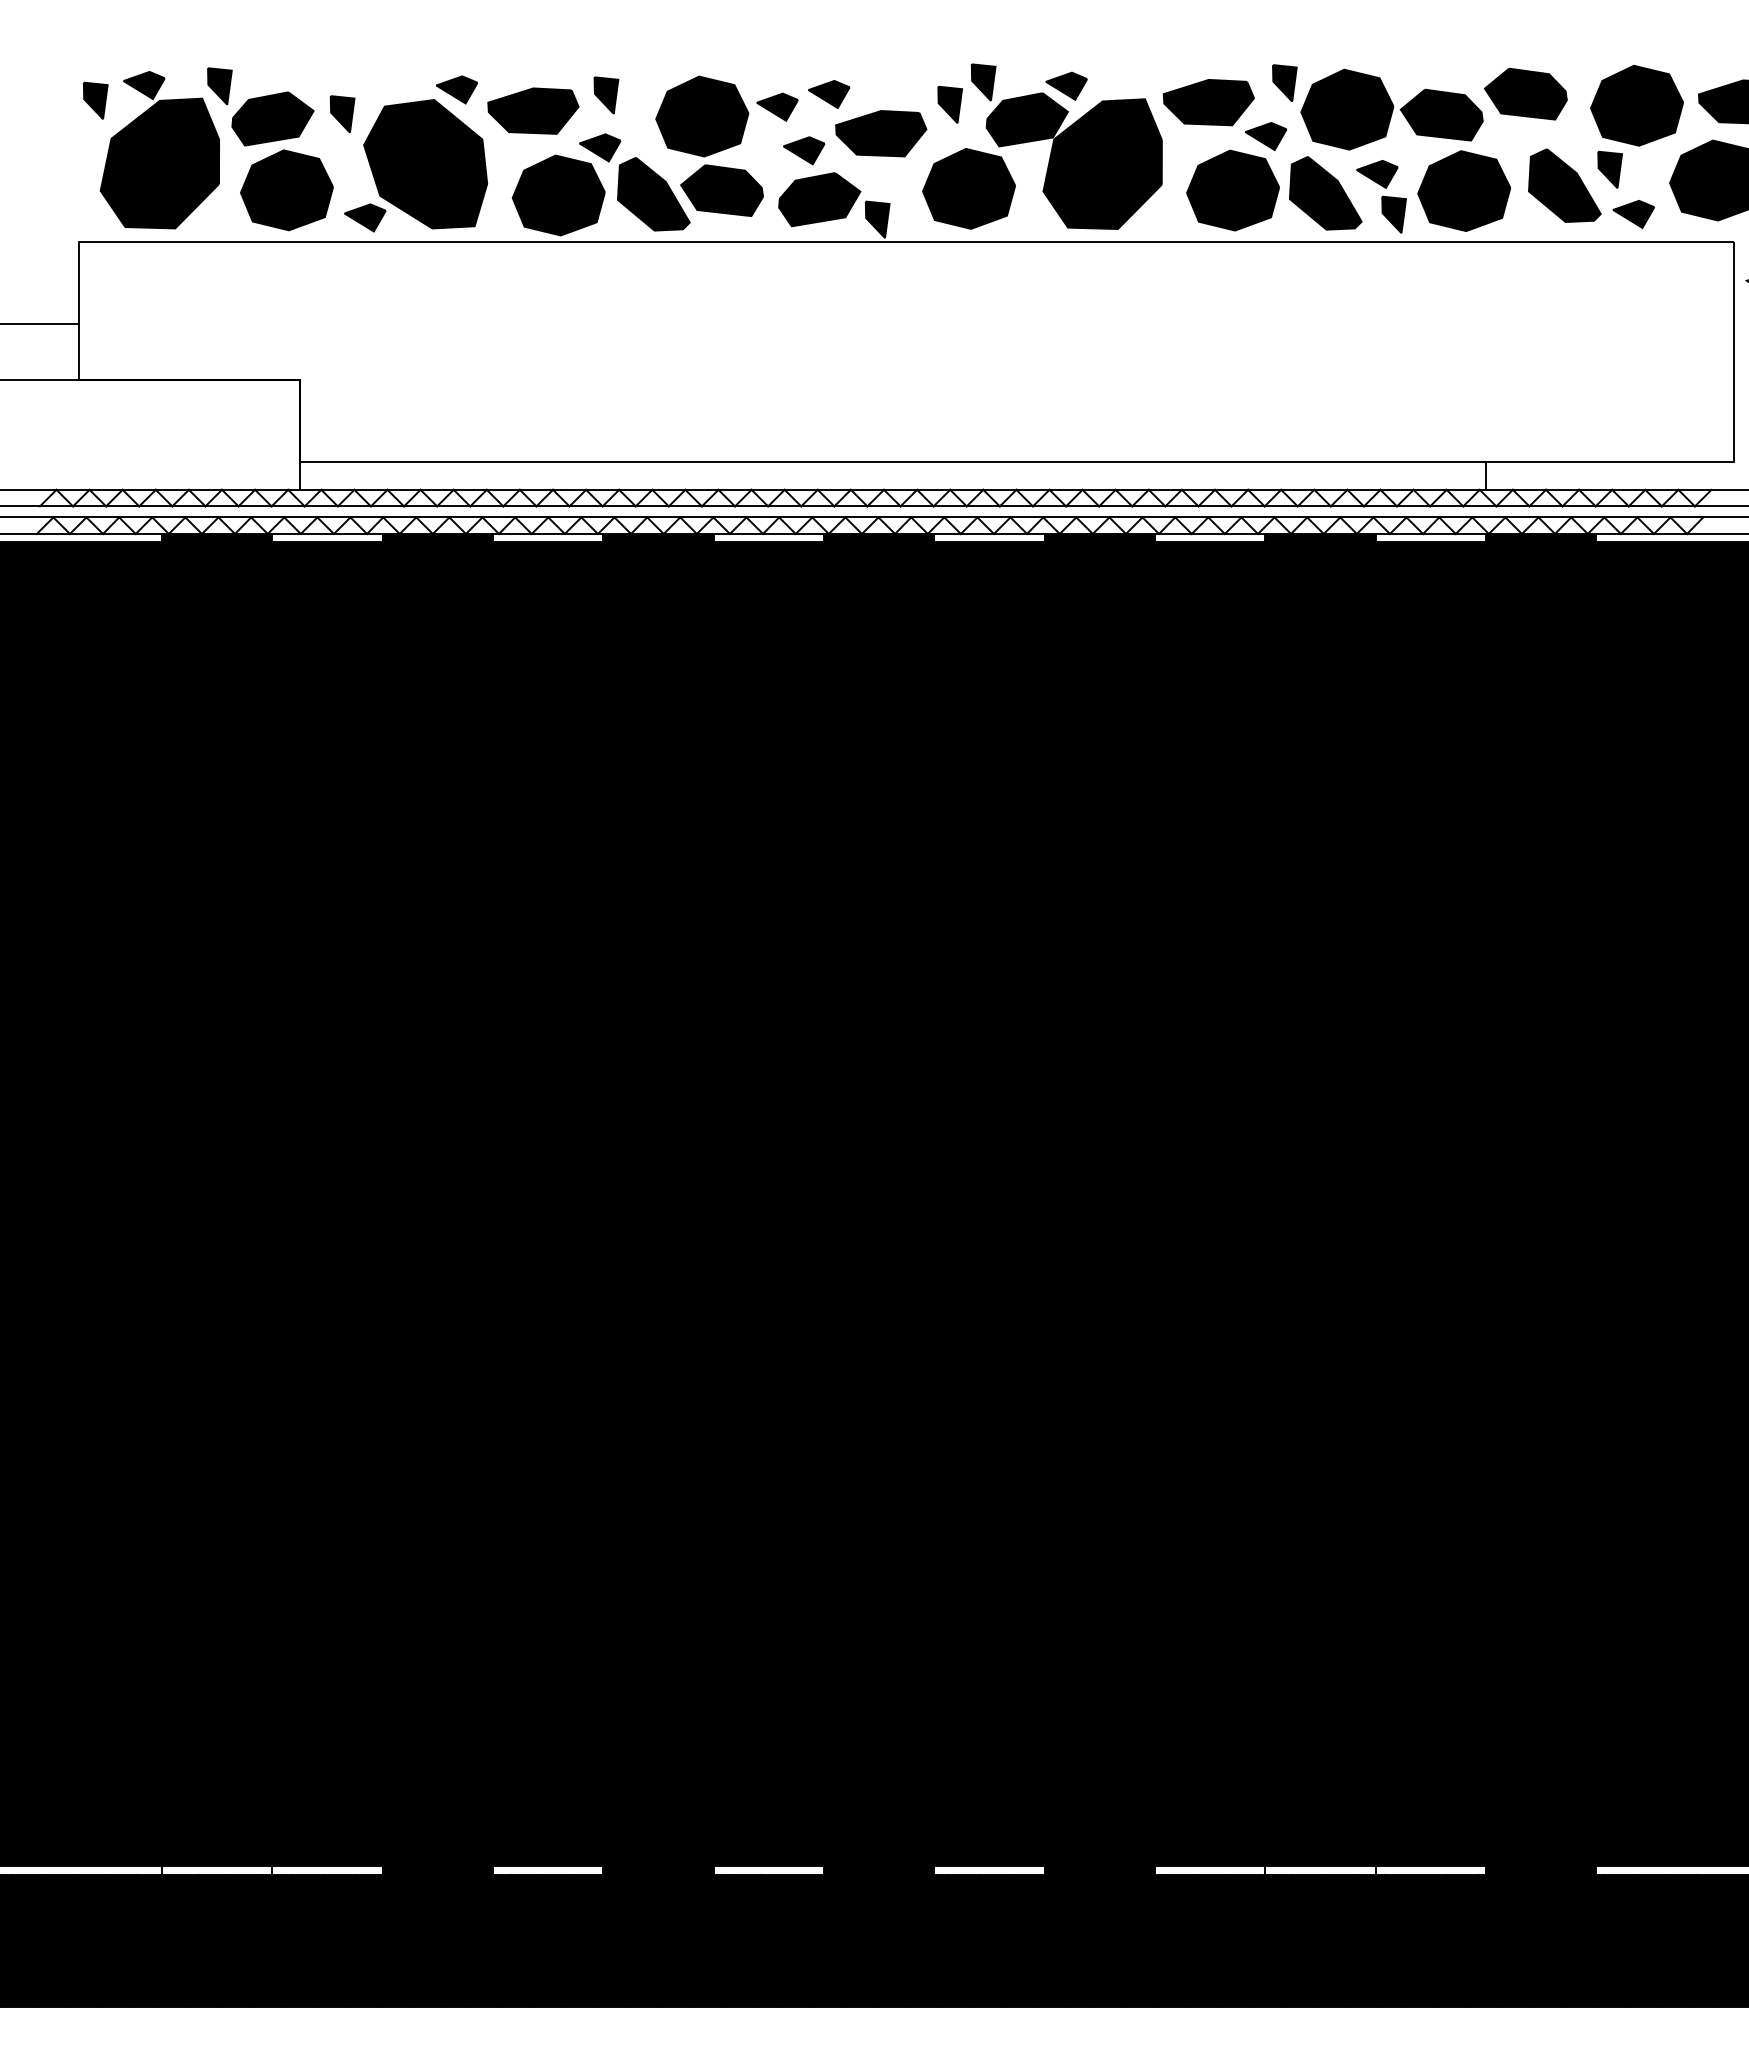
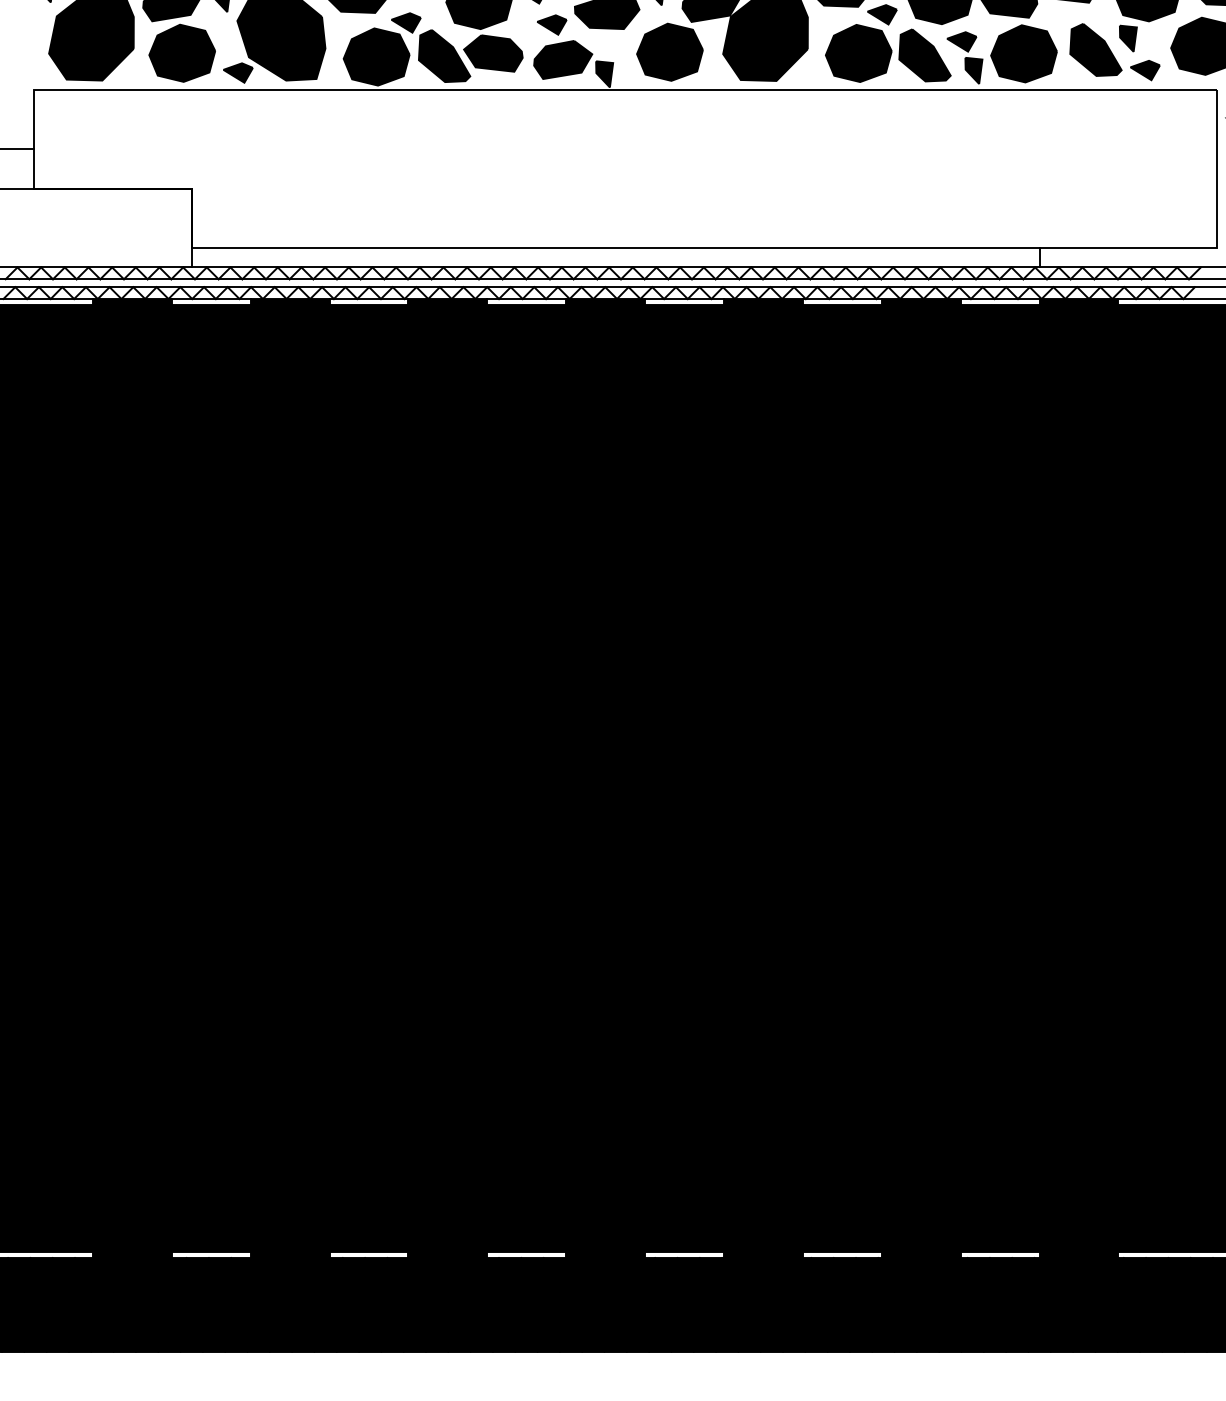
fill: (217, 1870) -> (132, 1254), added
fill: (1320, 1870) -> (921, 1254), added

